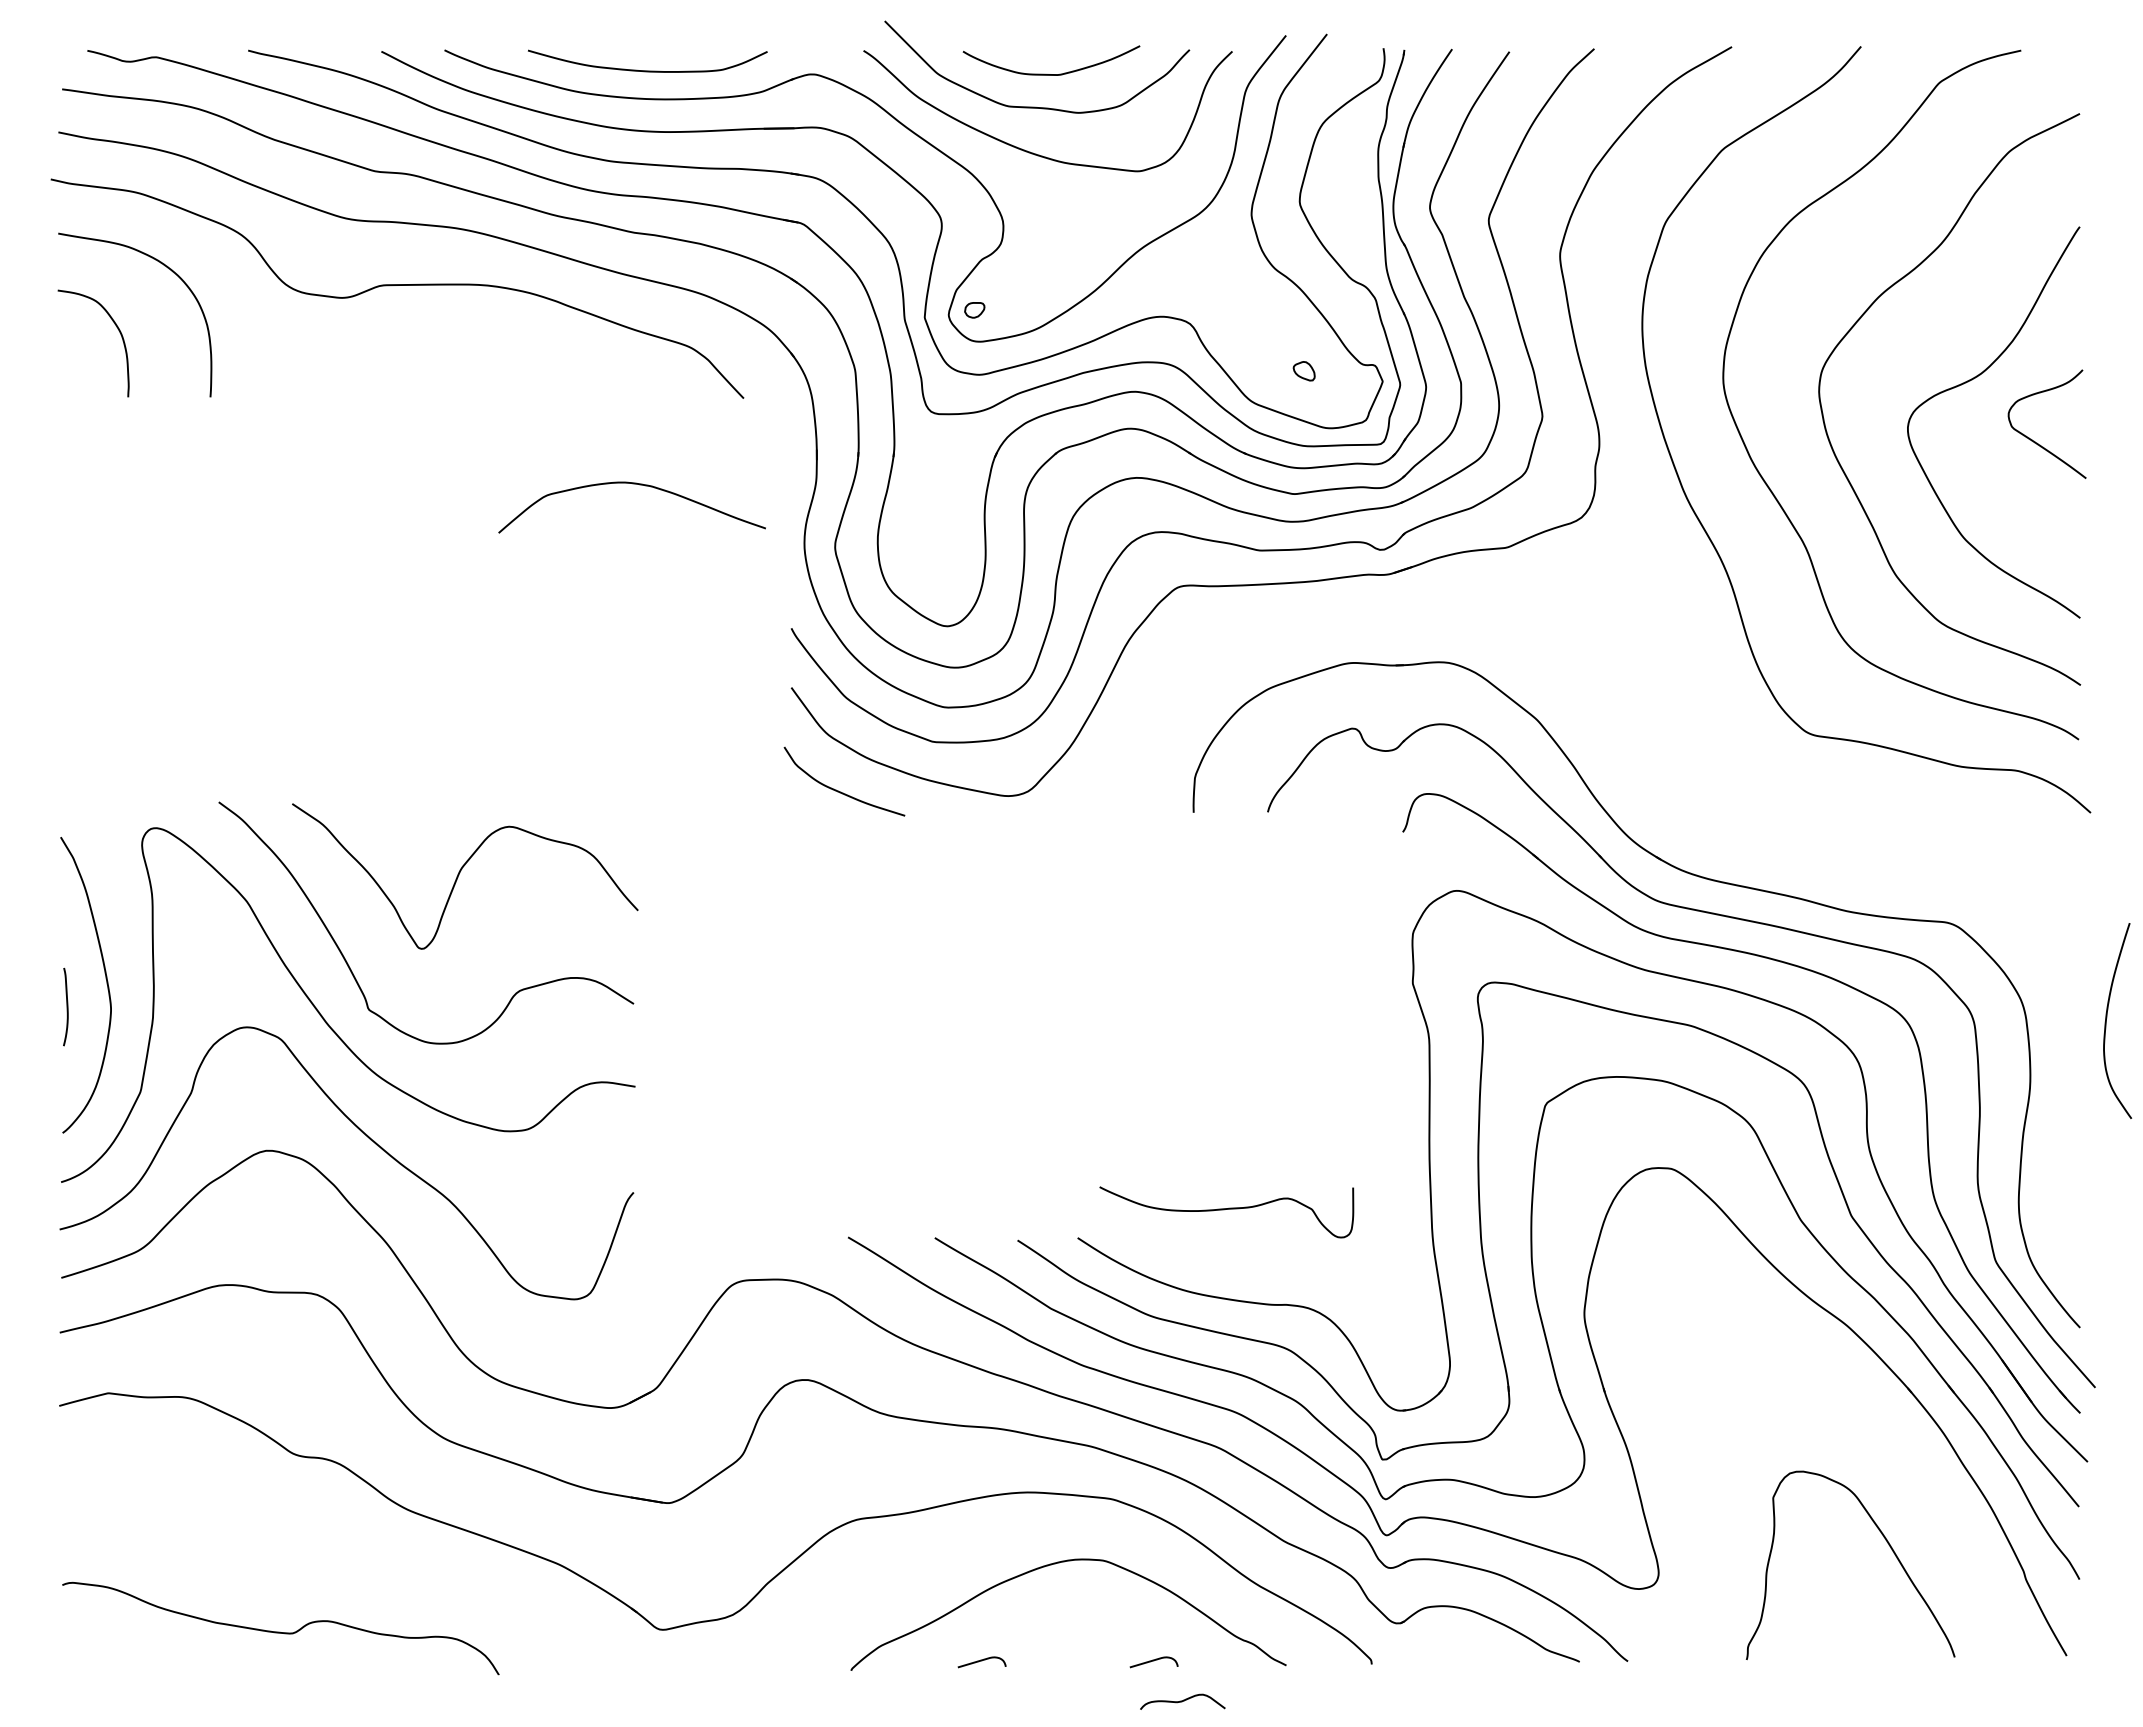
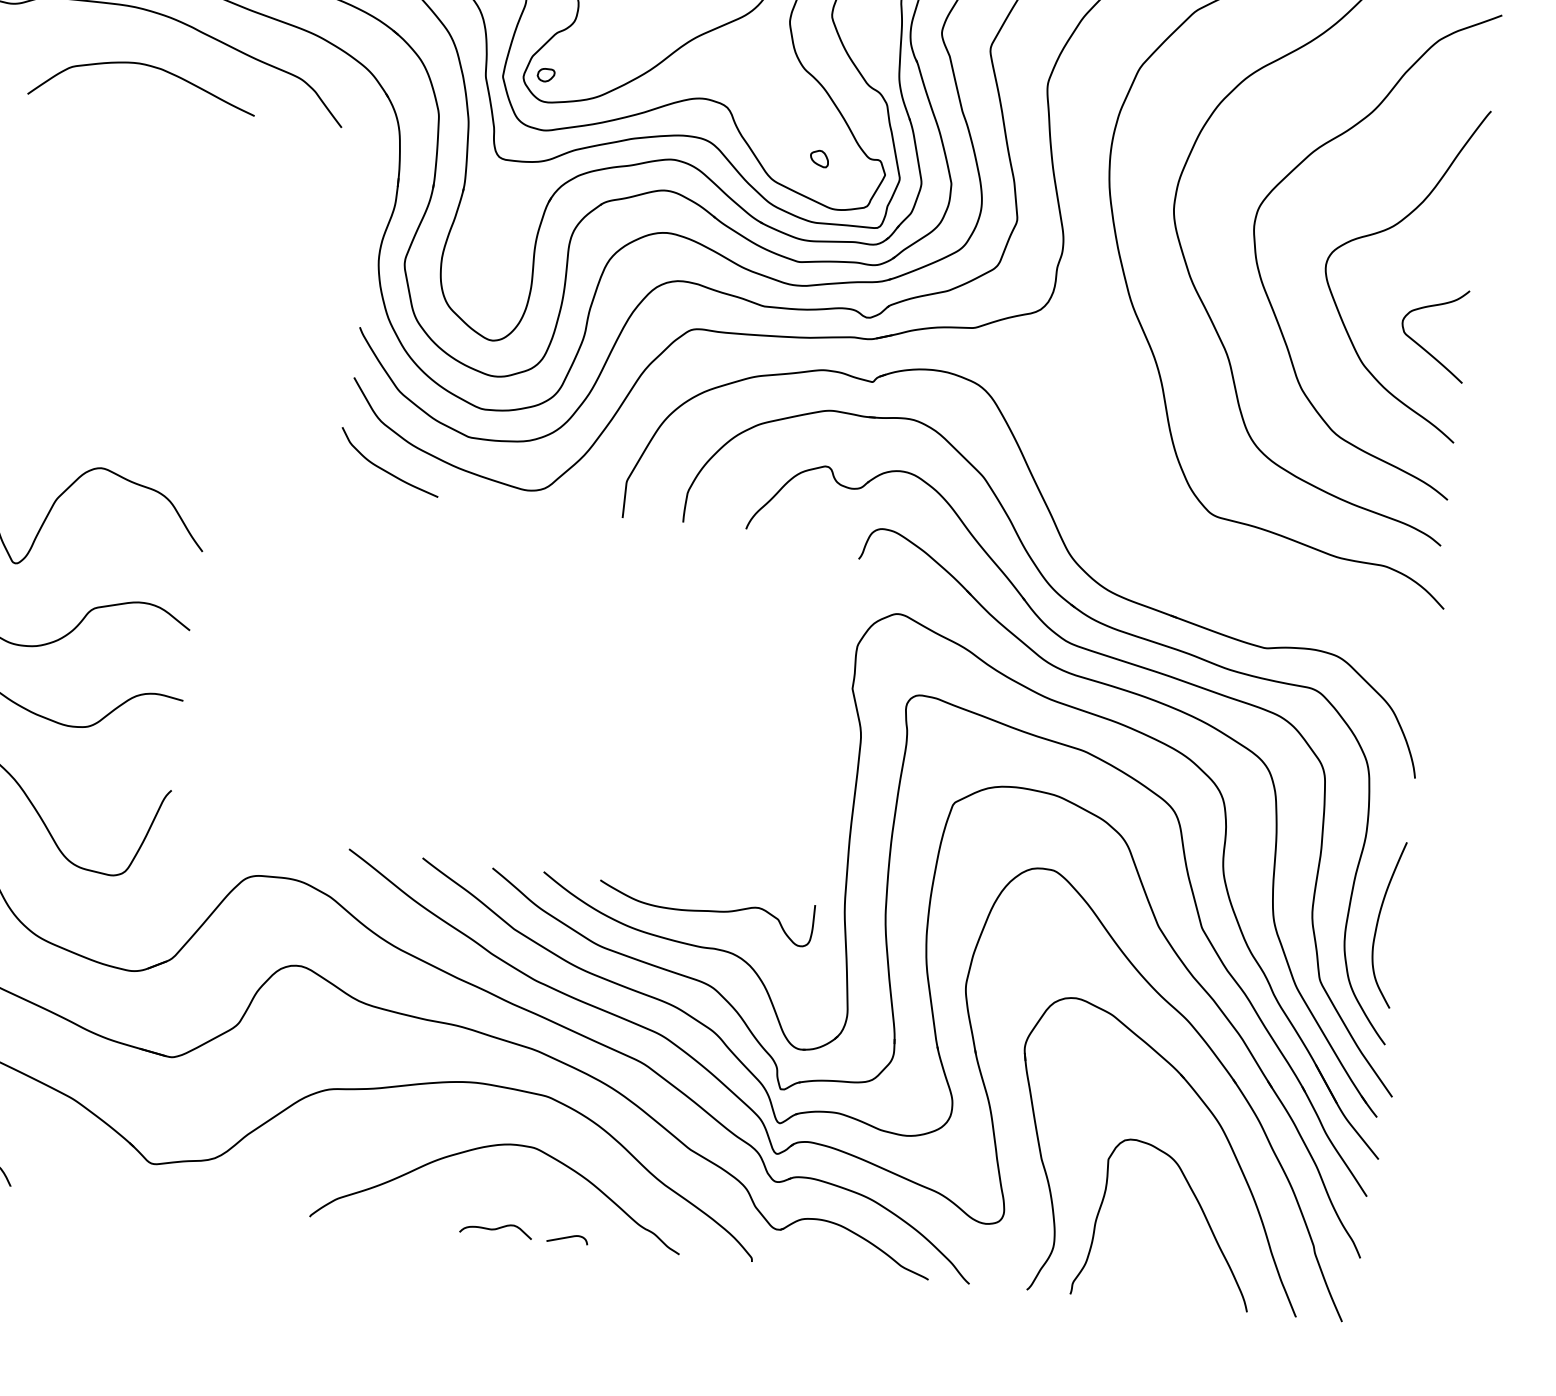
curve: (2037, 442) -> (1424, 348), moved
curve: (632, 484) -> (145, 65), moved
part: (1637, 785) -> (1062, 542), added
curve: (2107, 1018) -> (1378, 921), moved
curve: (1224, 1210) -> (703, 912), moved
part: (1892, 1437) -> (1215, 1119), added
curve: (981, 1661) -> (421, 1221), removed
curve: (1182, 1701) -> (495, 1229), moved

